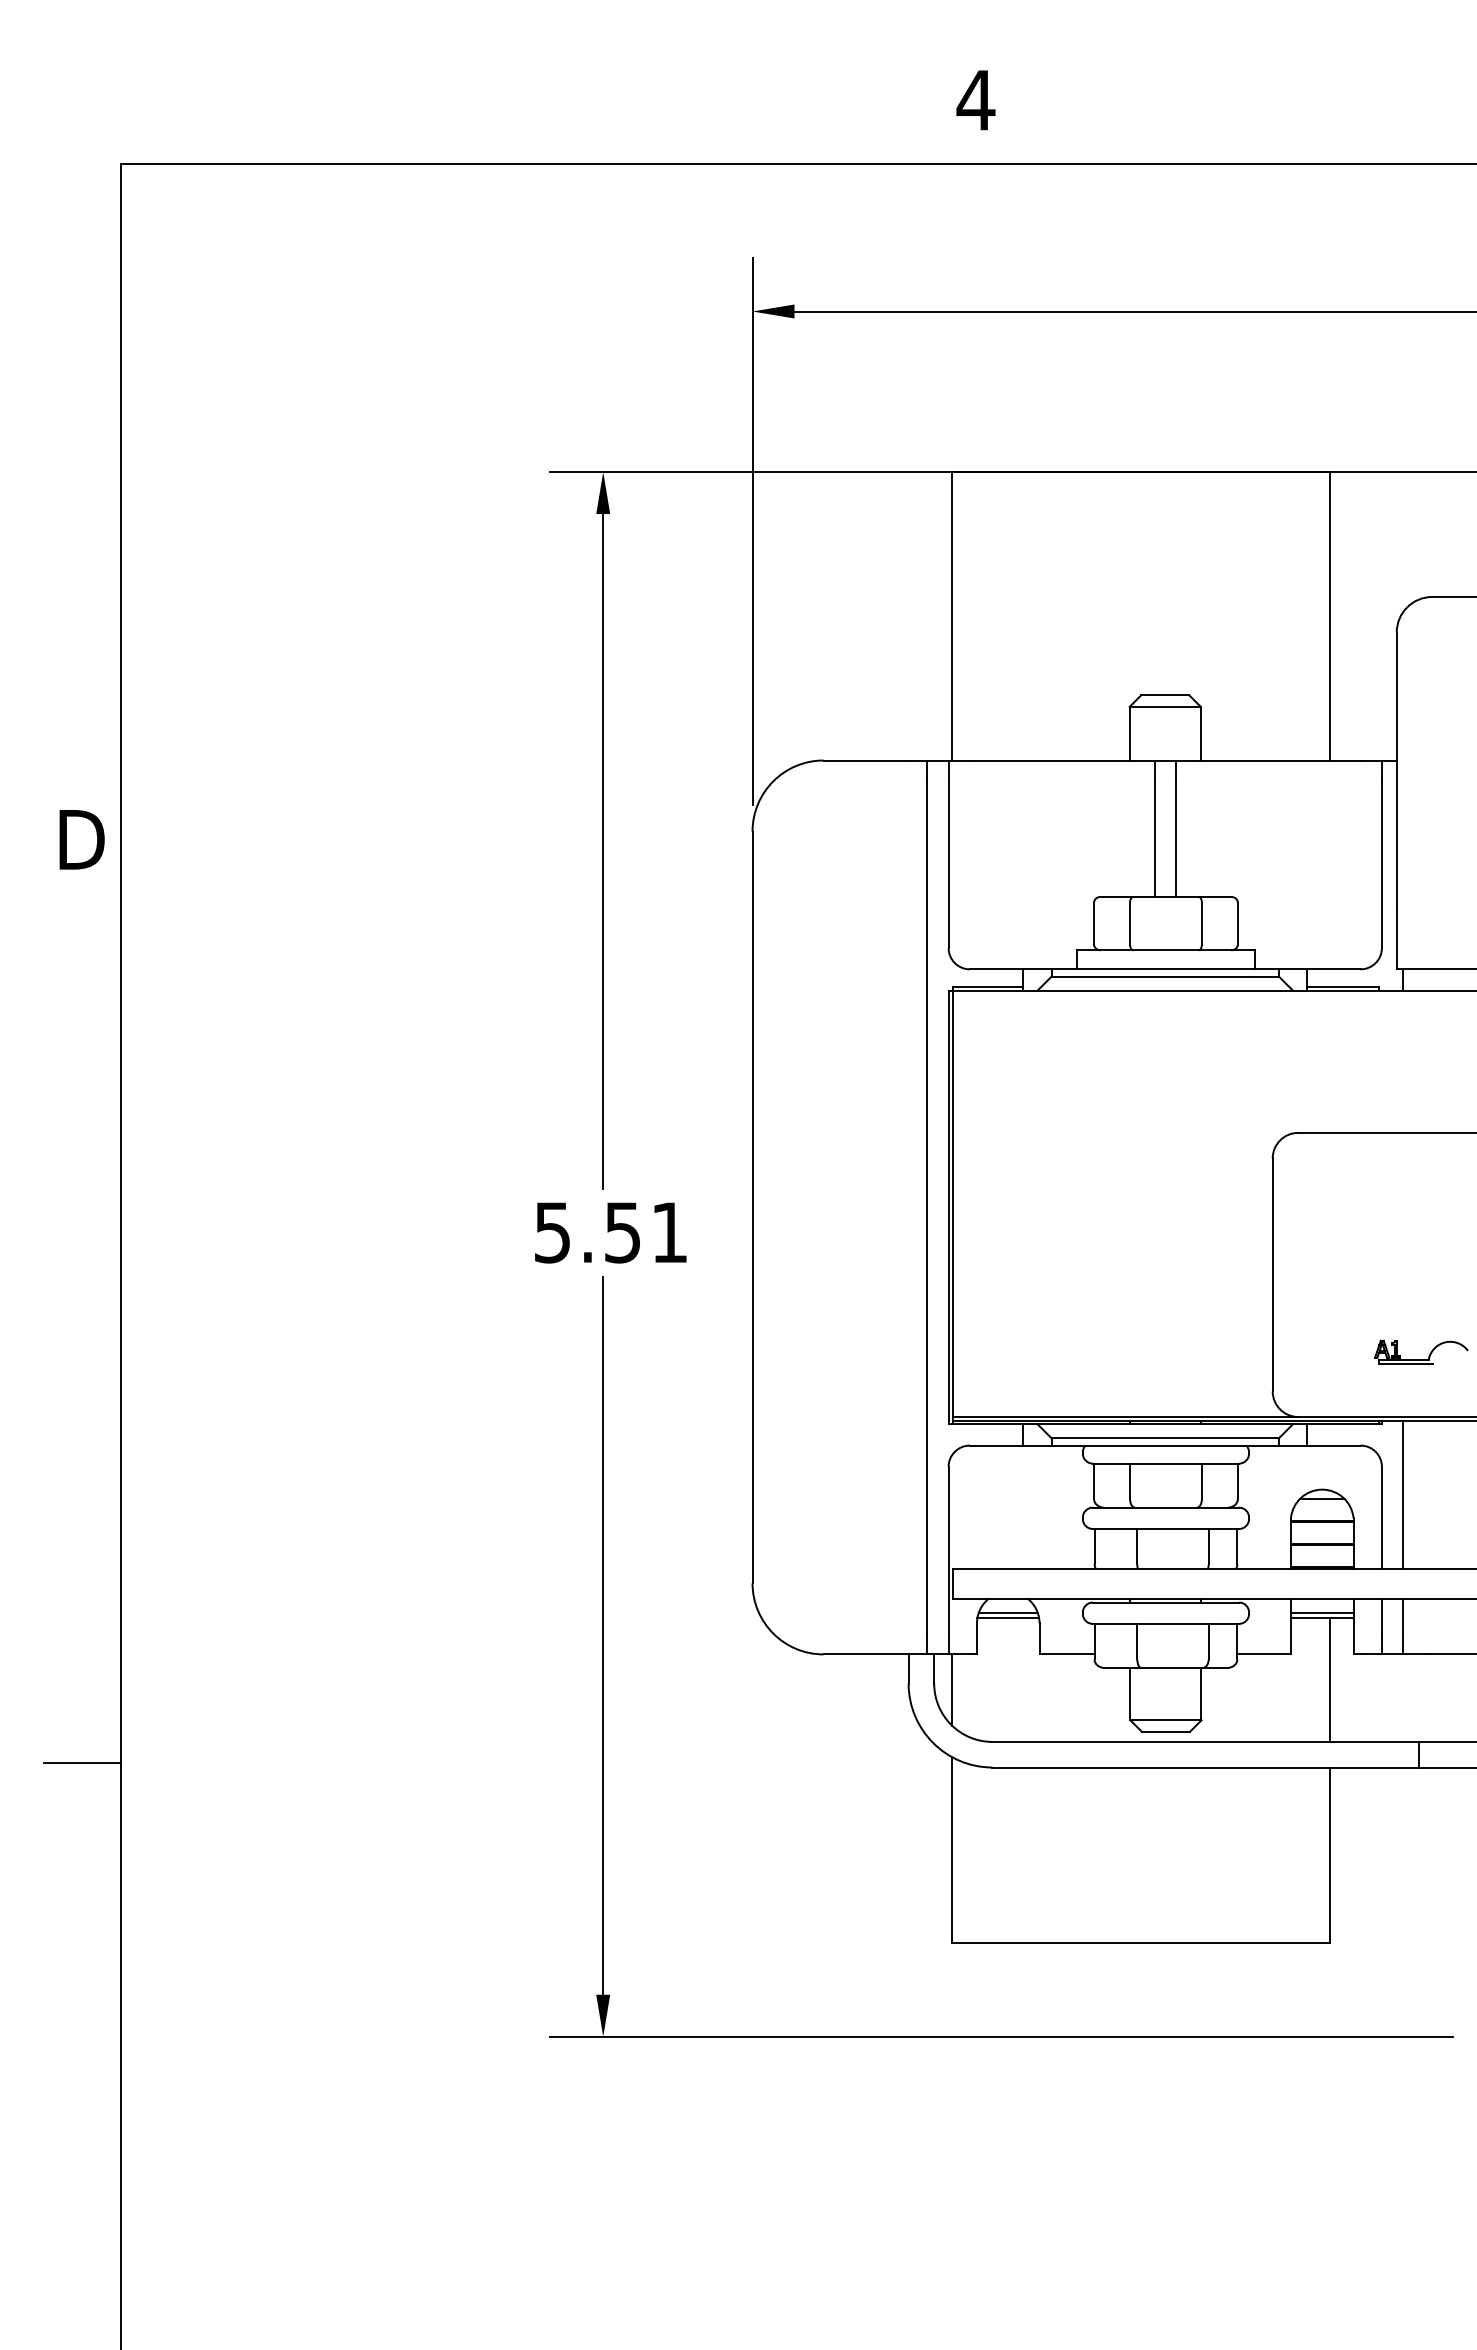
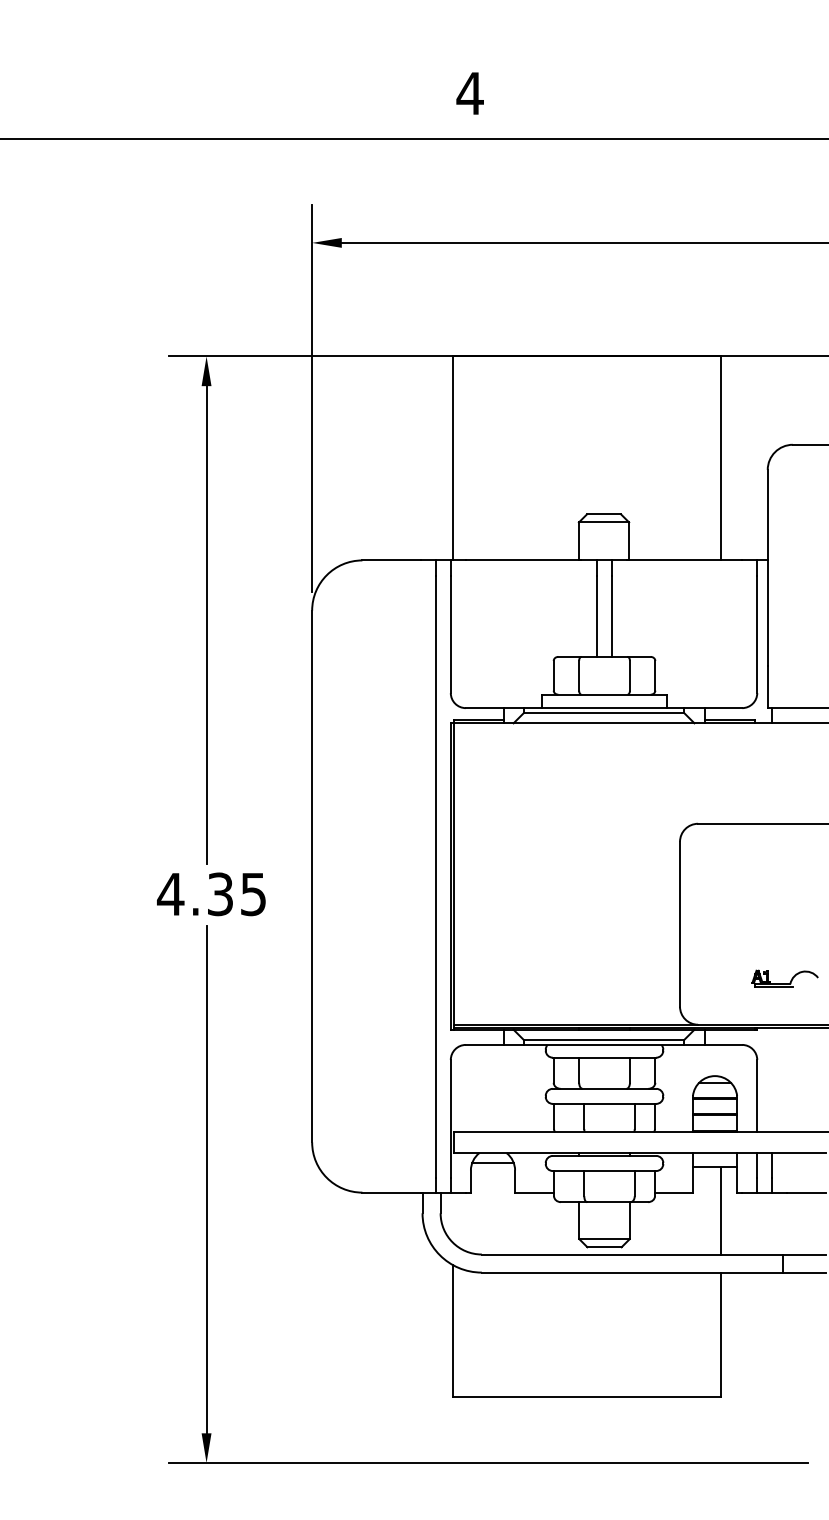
text: (609, 1232) -> (211, 894), 5.51 -> 4.35
line: (1403, 1495) -> (772, 1080), removed
line: (1321, 1612) -> (714, 1162), removed
line: (1008, 1618) -> (493, 1167), removed
line: (952, 1689) -> (453, 1217), removed

